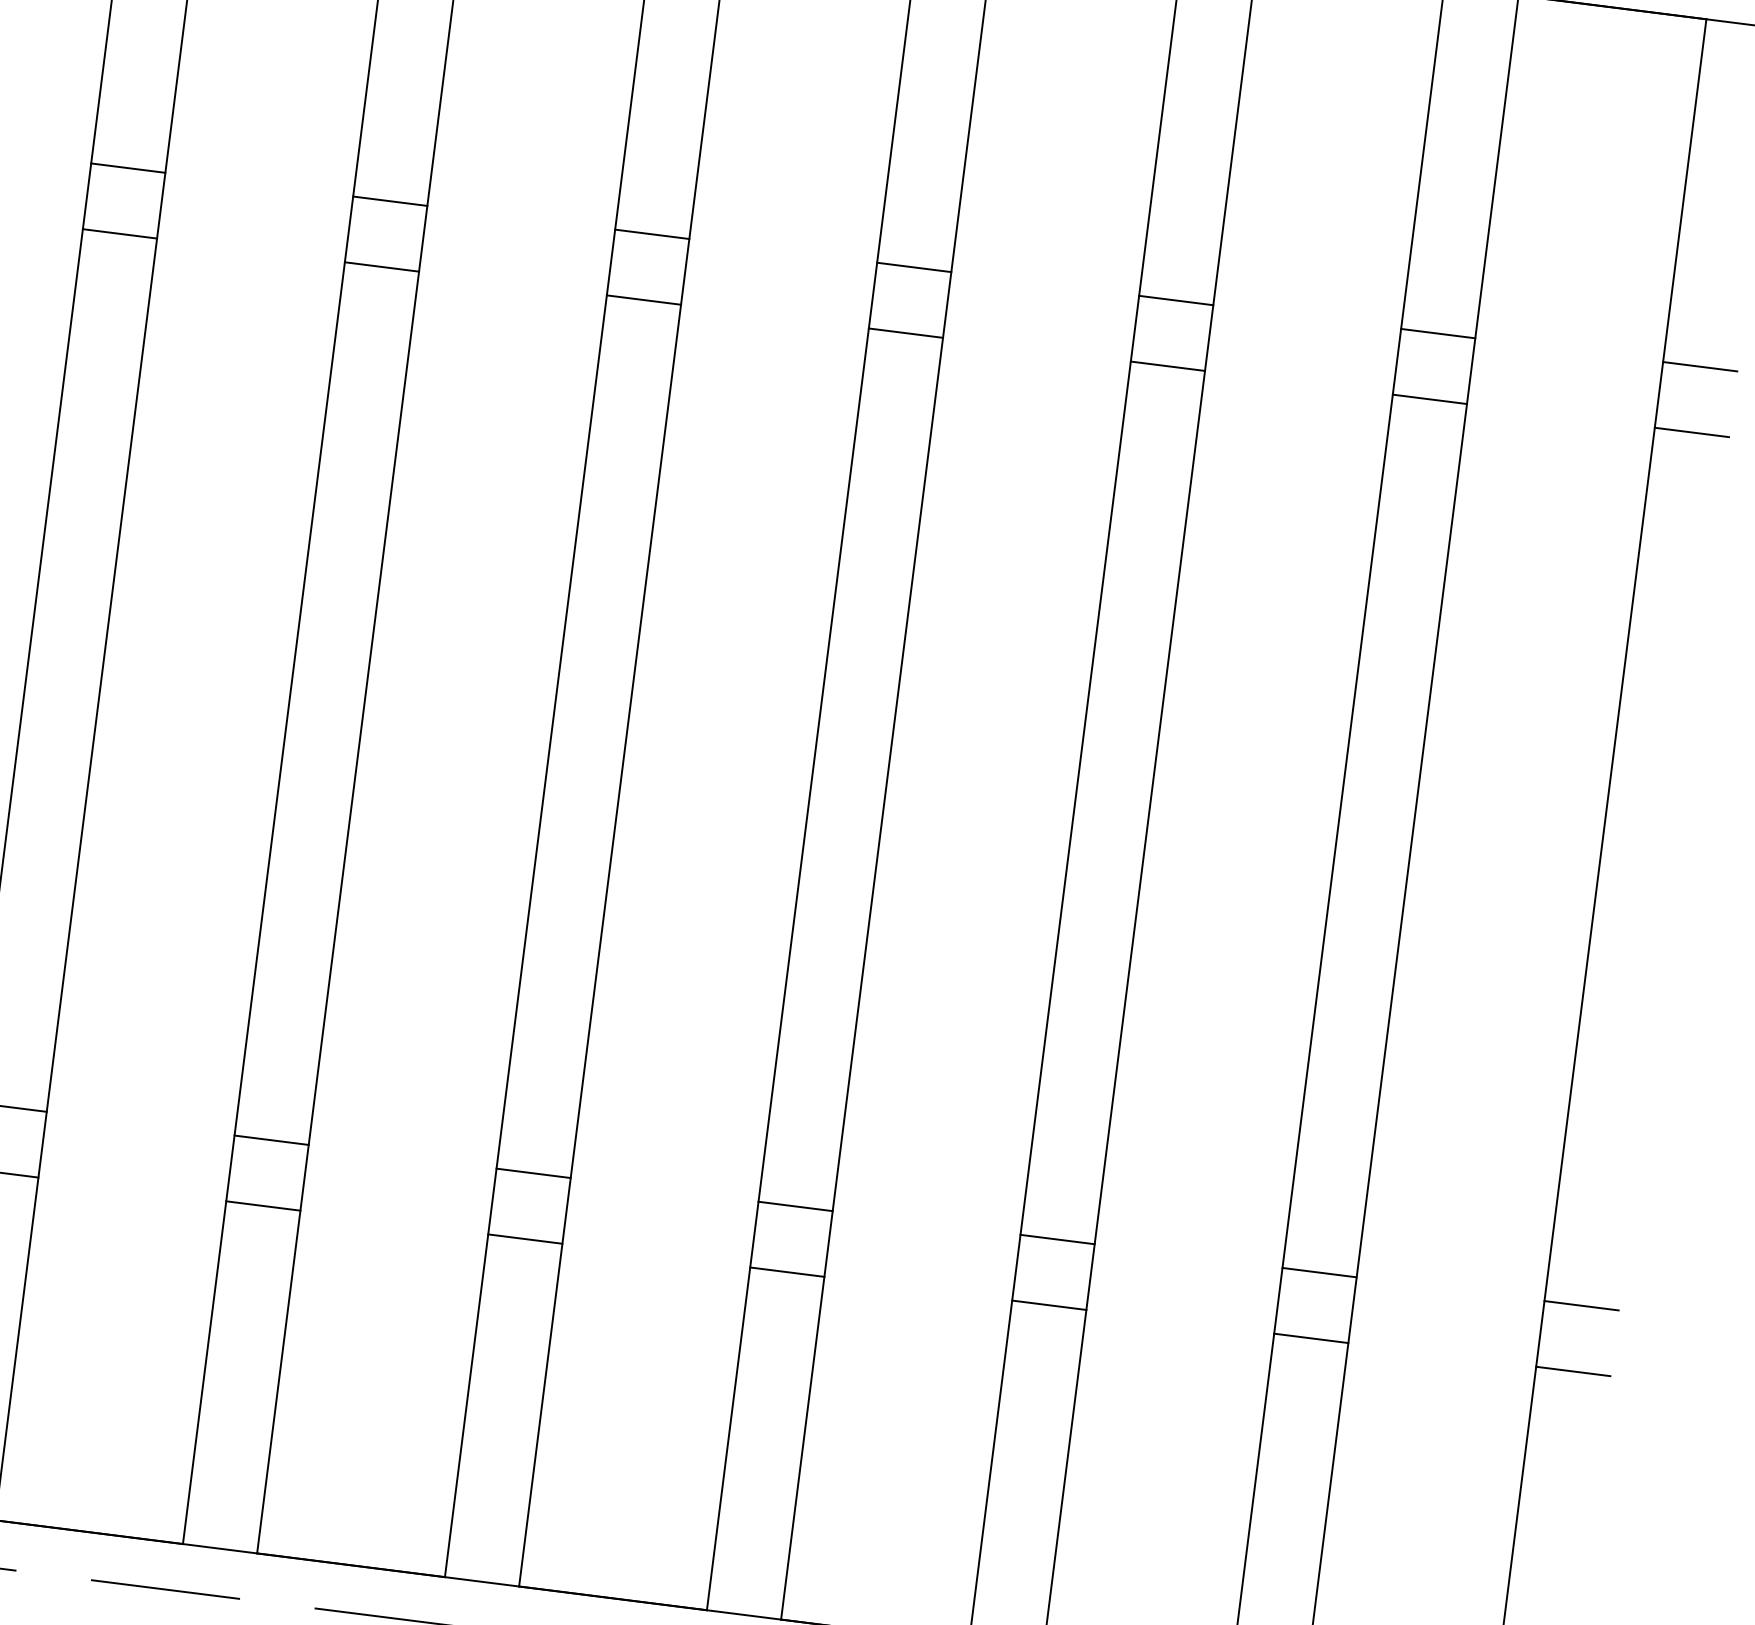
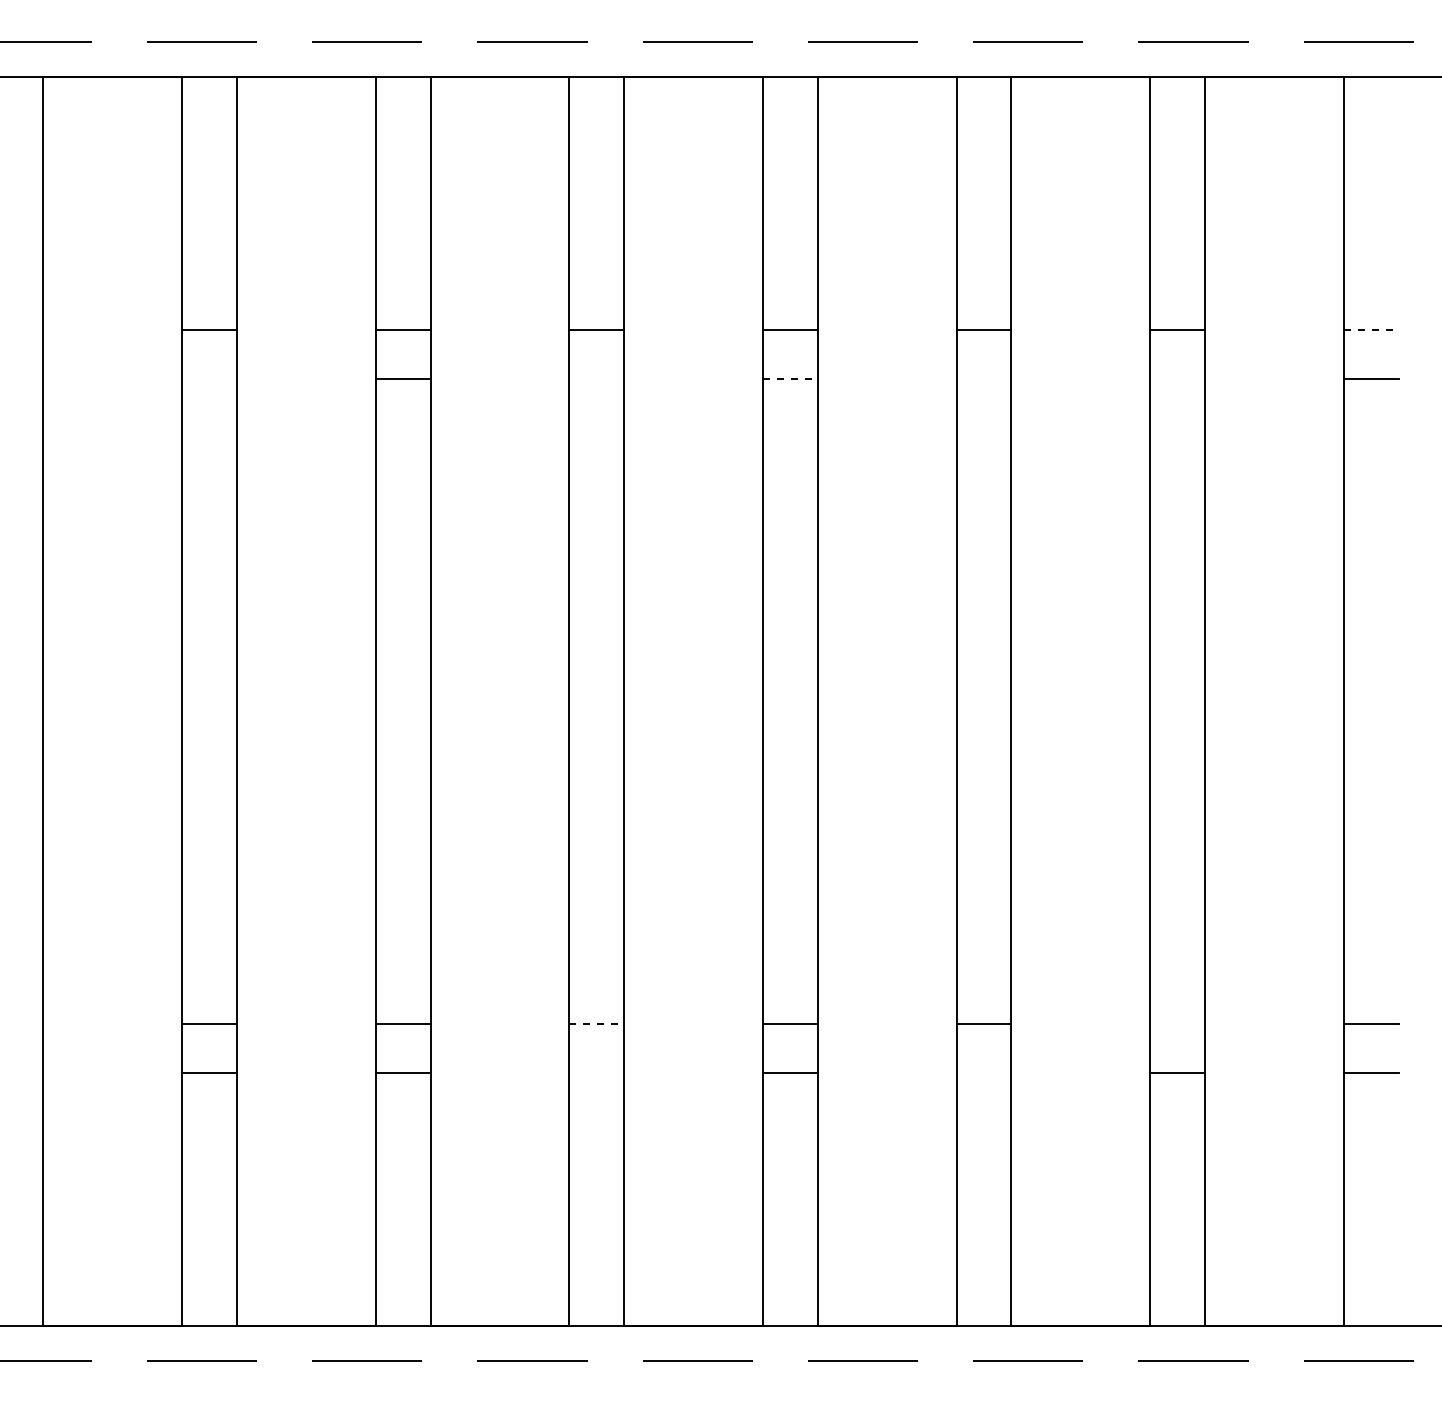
line: (120, 233) -> (209, 378), removed
line: (643, 299) -> (596, 378), removed
line: (906, 332) -> (790, 378), solid -> dashed
line: (1167, 365) -> (983, 378), removed
line: (1700, 367) -> (1371, 330), solid -> dashed
line: (1429, 398) -> (1177, 378), removed
line: (534, 1173) -> (597, 1024), solid -> dashed
line: (525, 1238) -> (596, 1072), removed
line: (1319, 1272) -> (1177, 1024), removed
line: (1048, 1304) -> (983, 1072), removed

